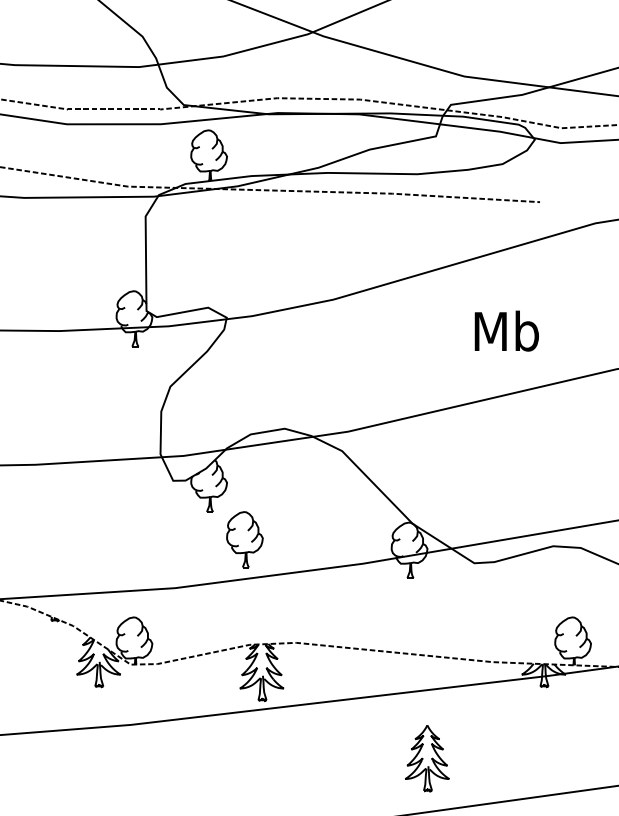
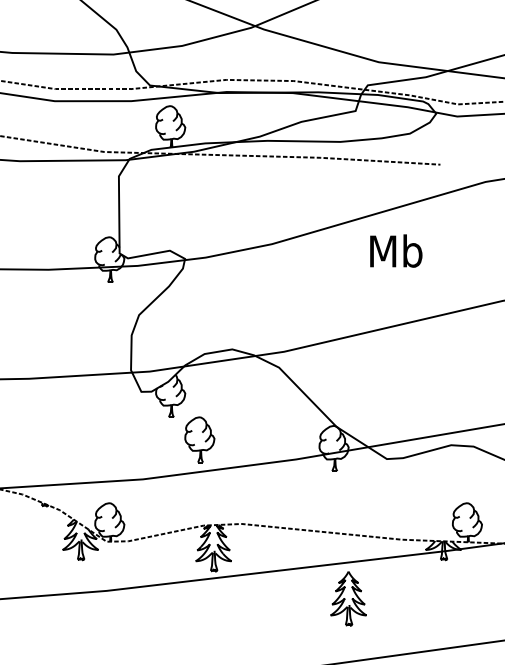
text: (506, 330) -> (395, 250), moved
part: (427, 758) -> (348, 598), moved

